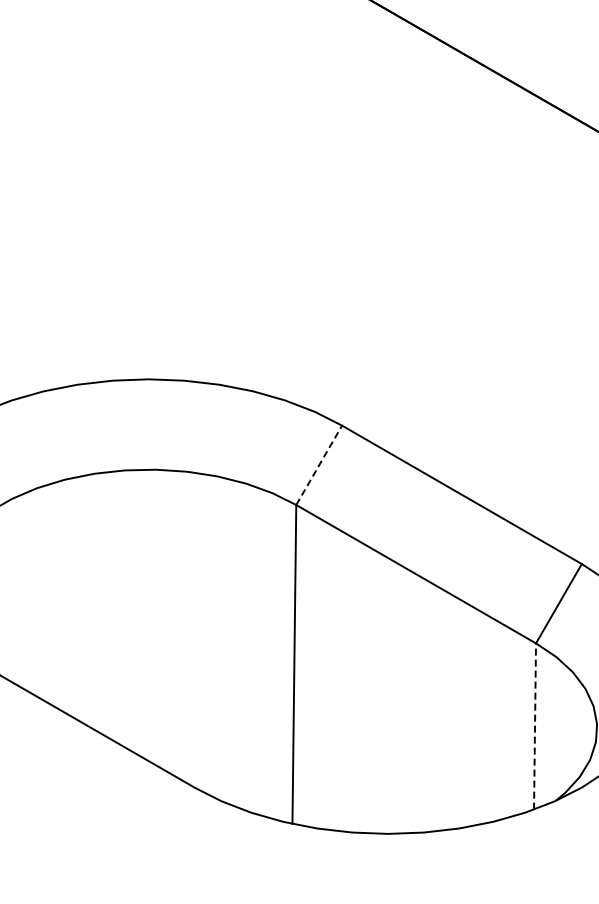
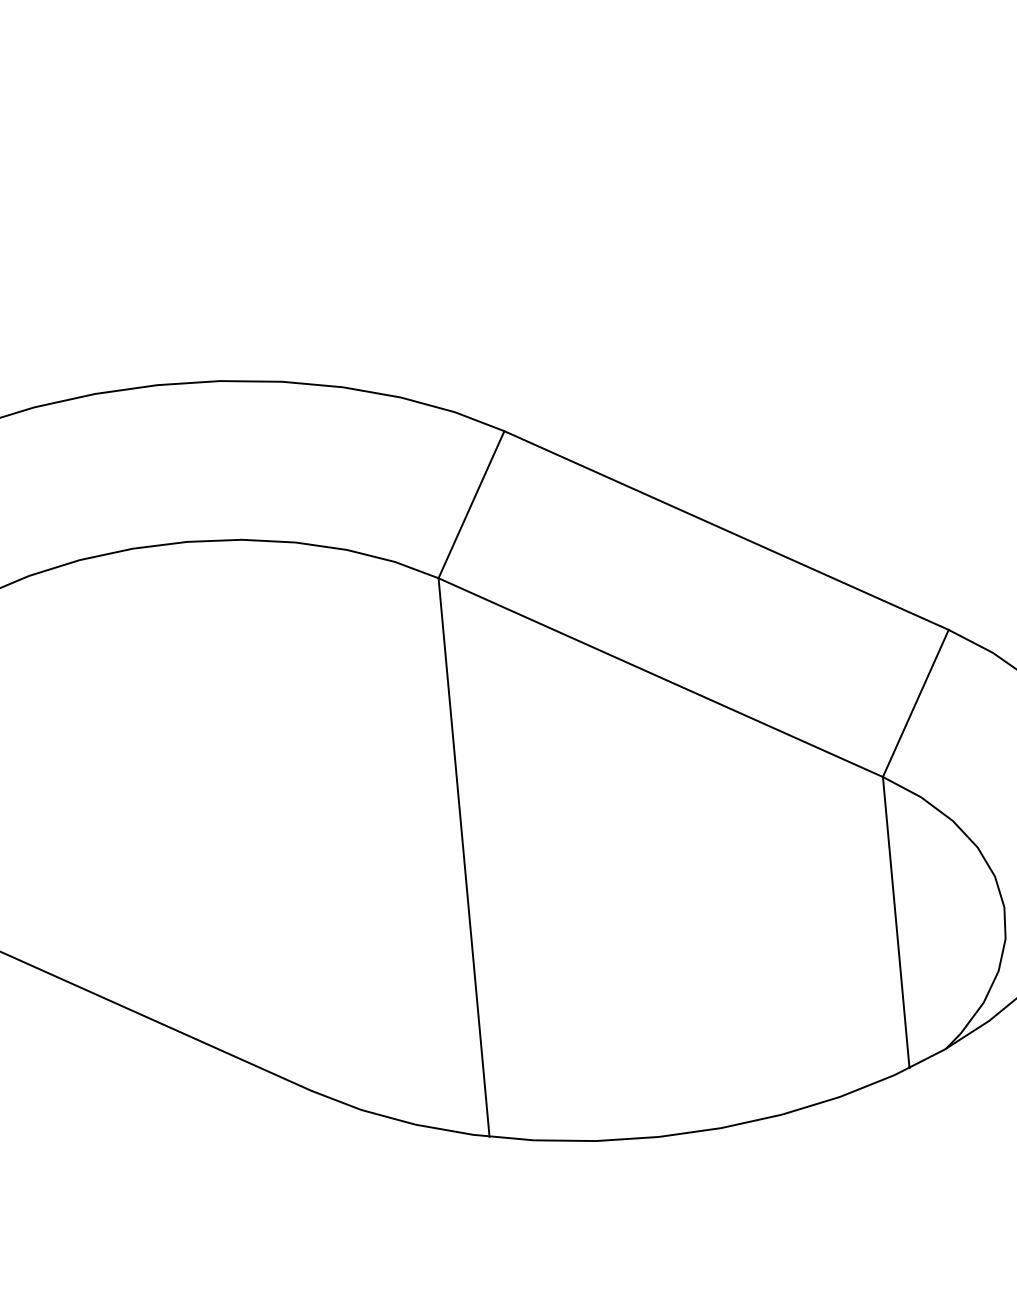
line: (319, 465) -> (472, 504), dashed -> solid
line: (535, 726) -> (897, 922), dashed -> solid

